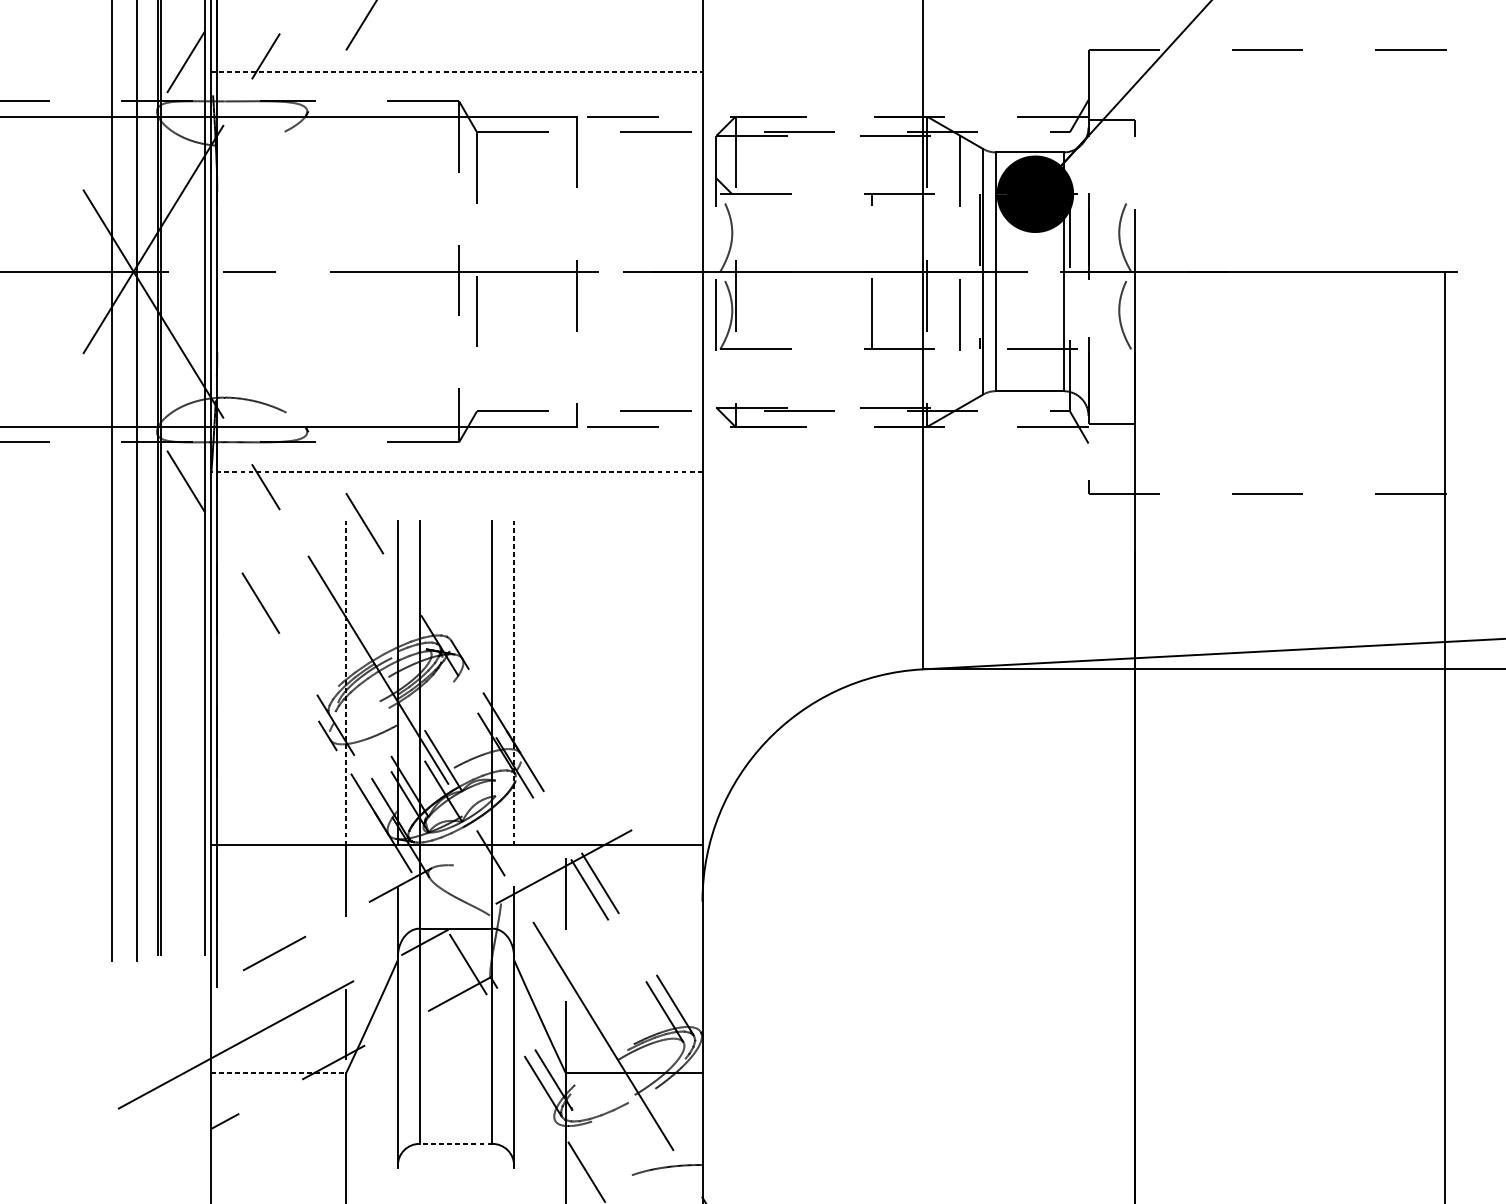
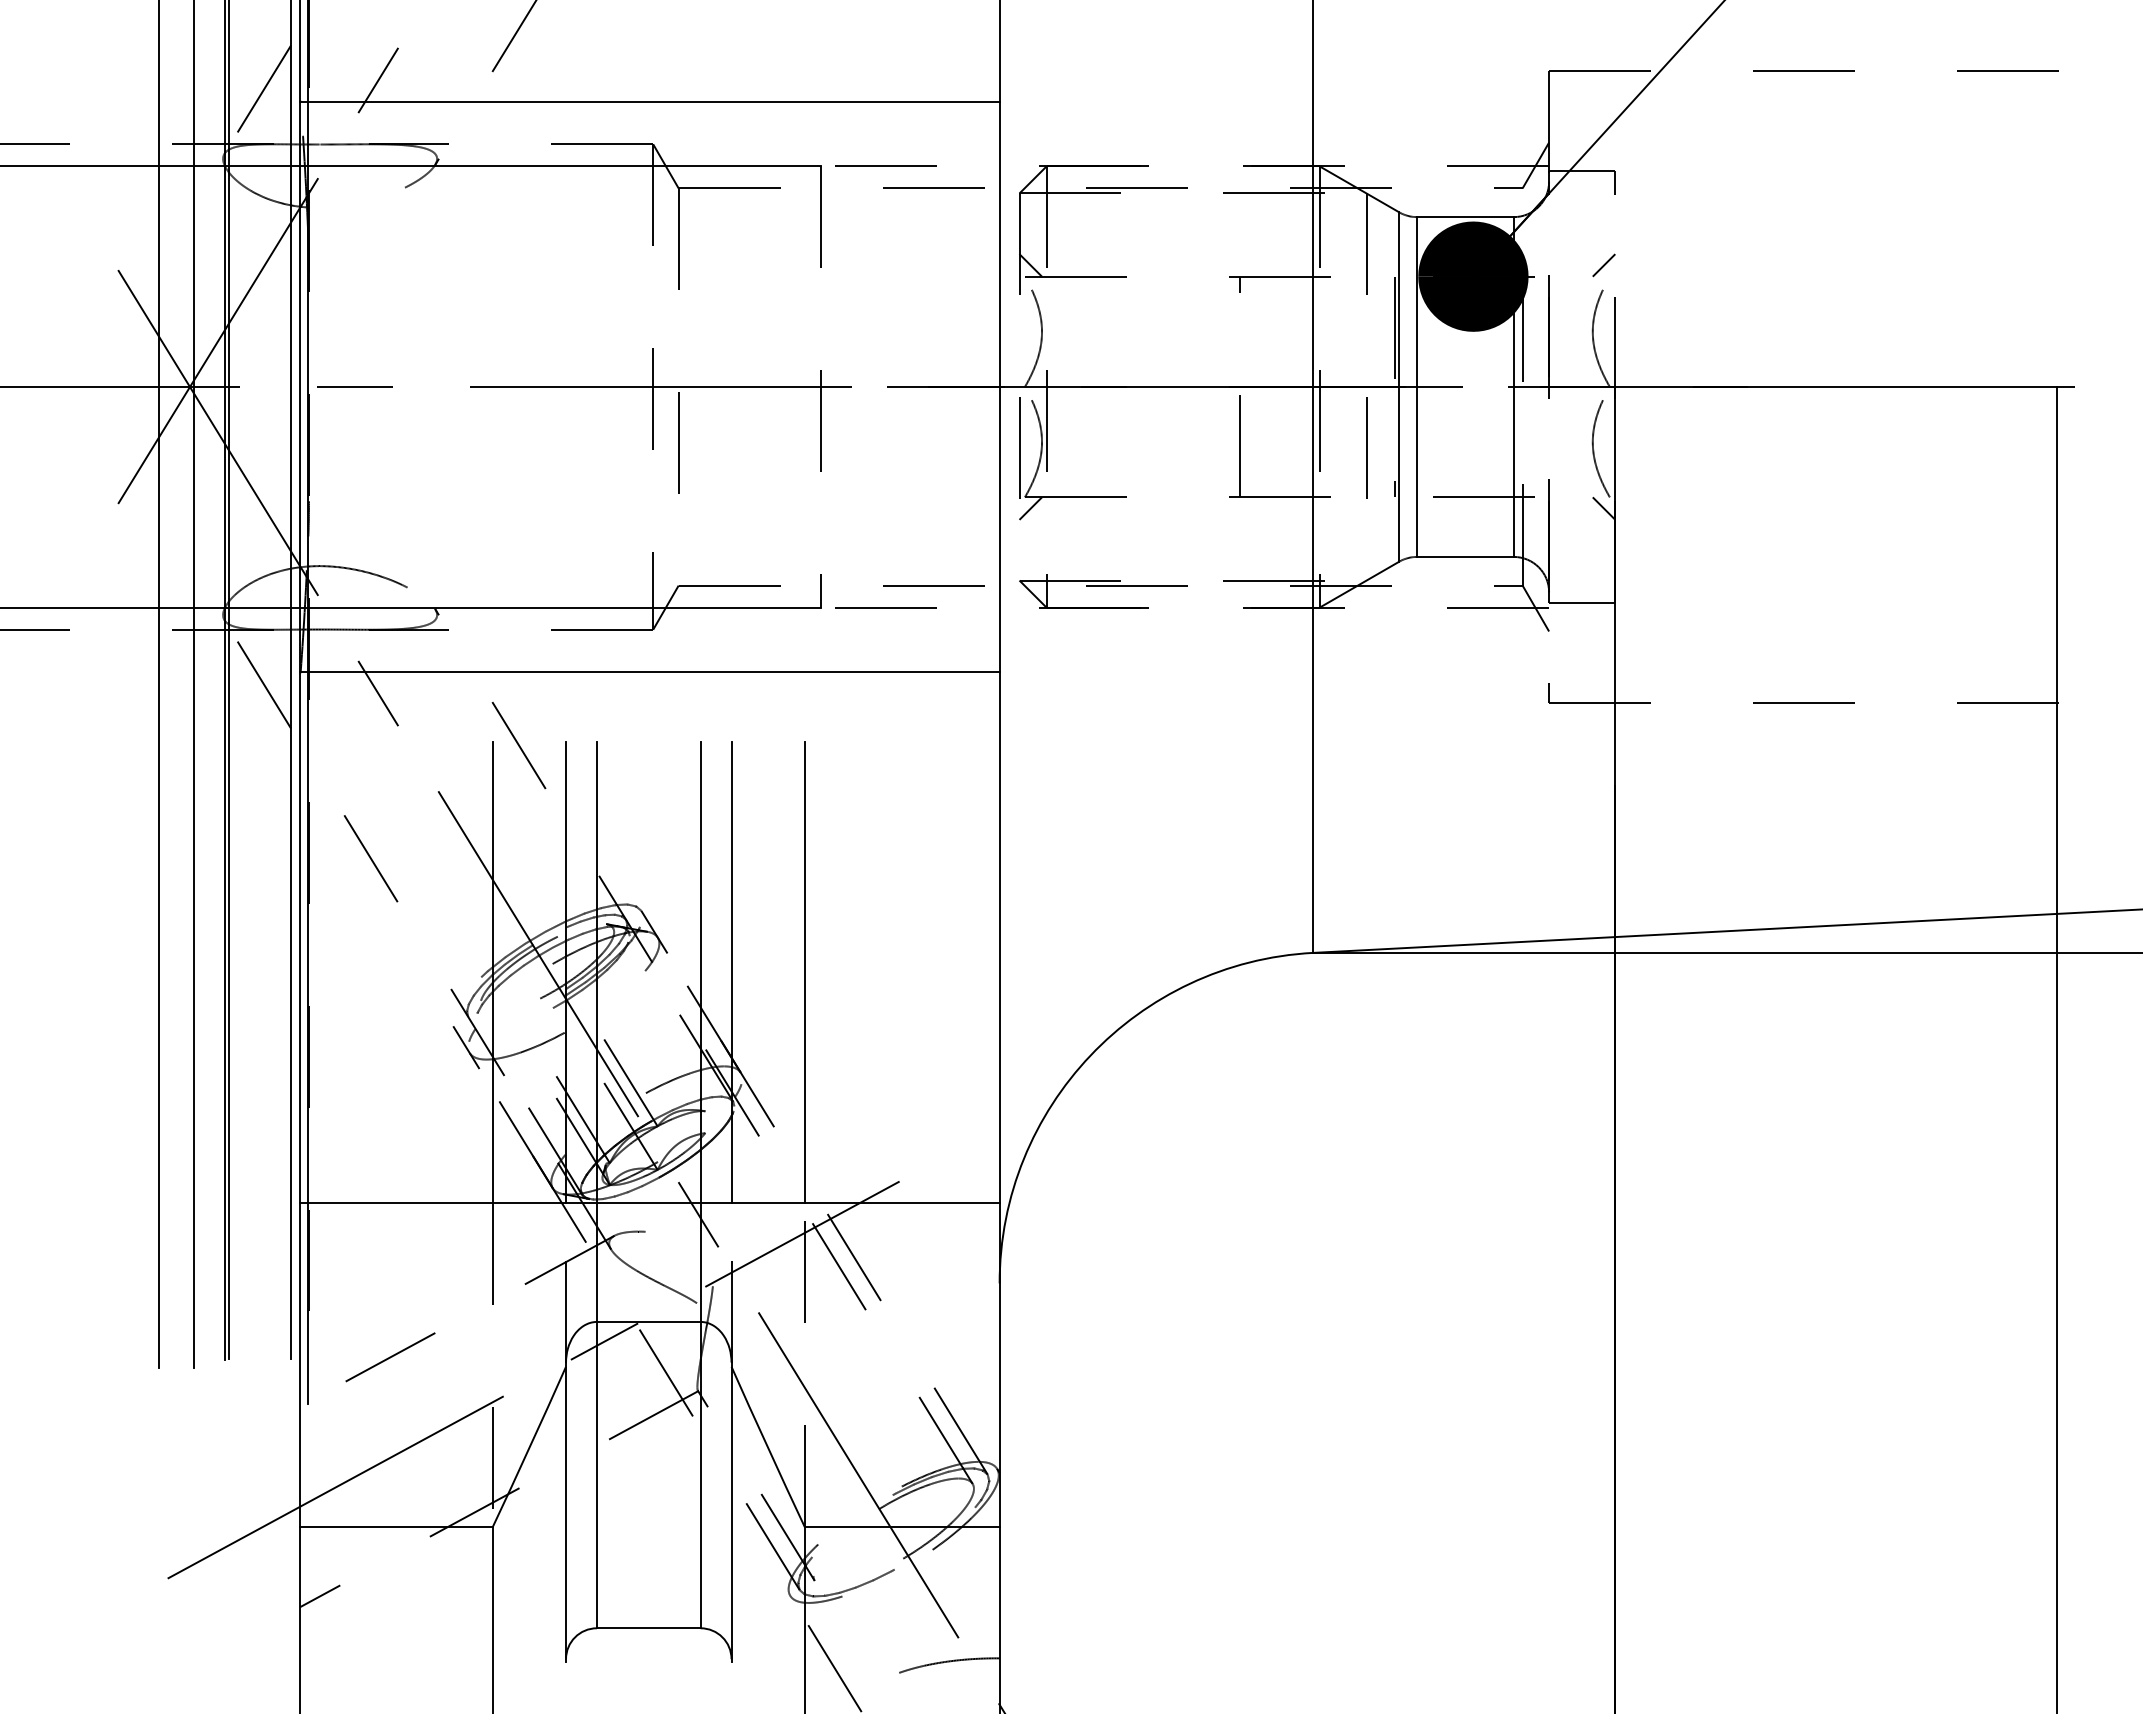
line: (456, 71) -> (649, 102), dashed -> solid
line: (1126, 186) -> (1603, 265), added
line: (724, 357) -> (1030, 508), added
line: (1126, 357) -> (1603, 508), added
line: (456, 471) -> (649, 671), dashed -> solid
line: (346, 683) -> (492, 972), dashed -> solid
line: (514, 683) -> (731, 972), dashed -> solid
line: (565, 683) -> (804, 972), added
line: (278, 1073) -> (396, 1527), dashed -> solid
line: (455, 1144) -> (648, 1628), dashed -> solid

